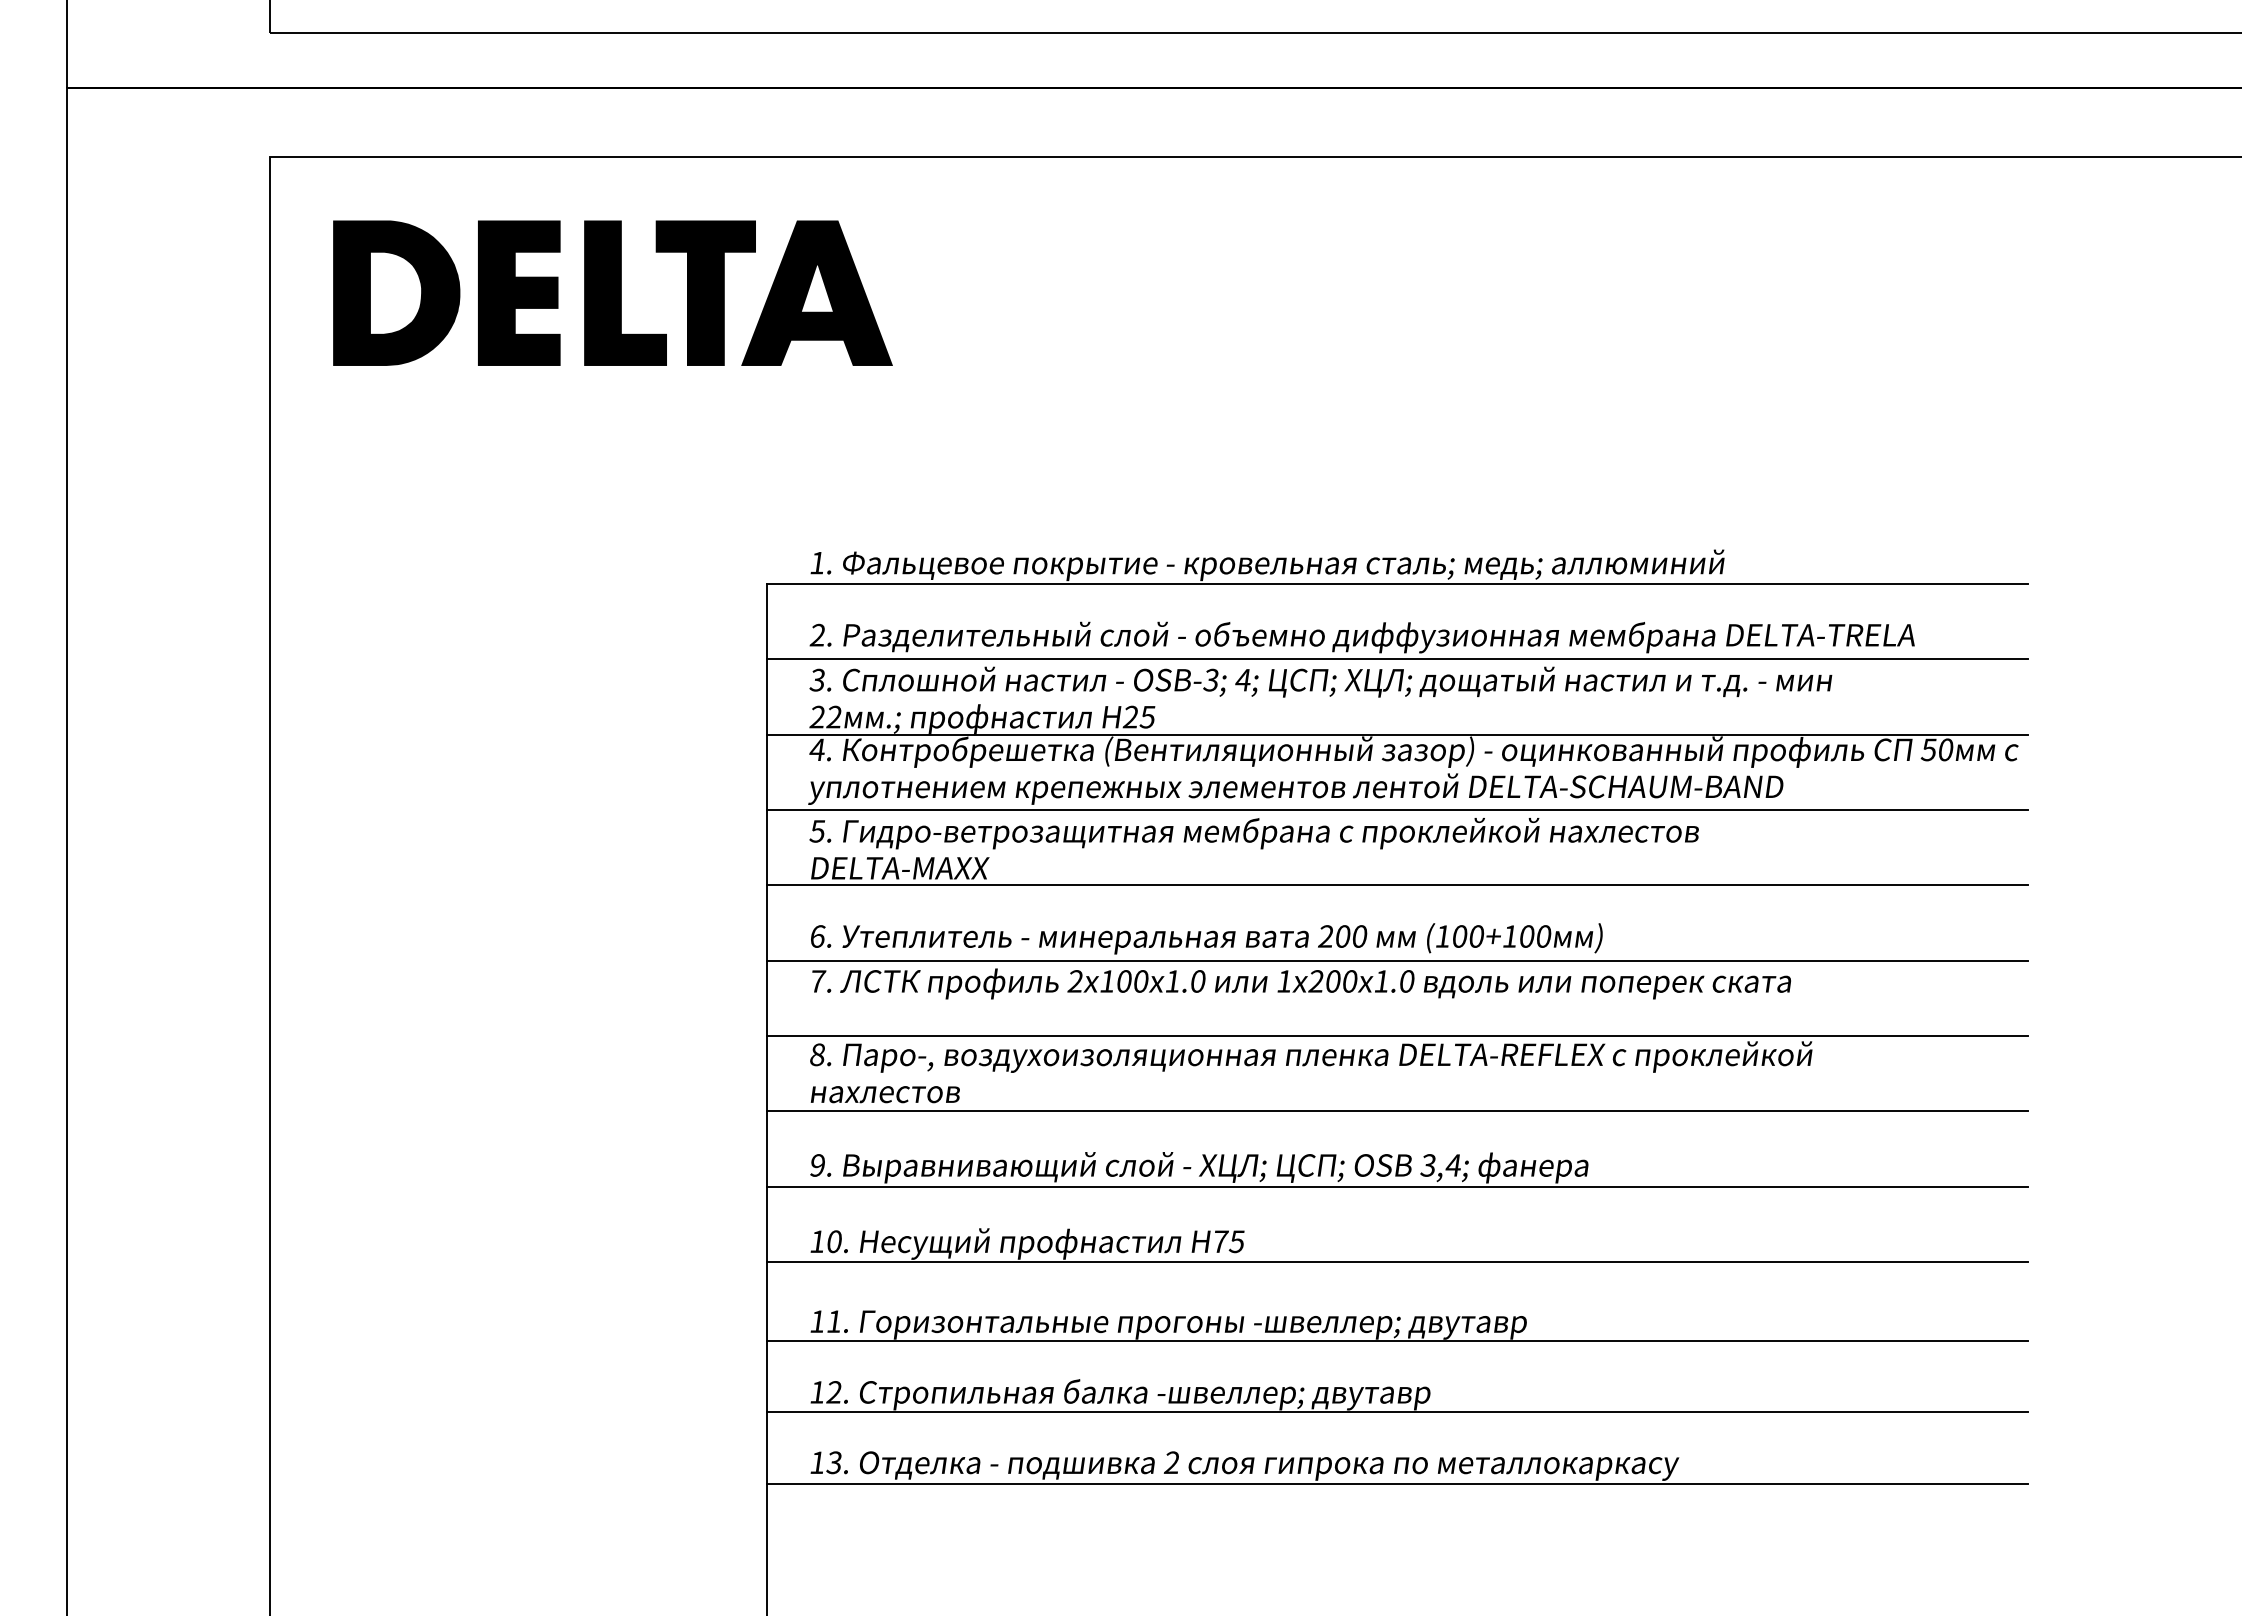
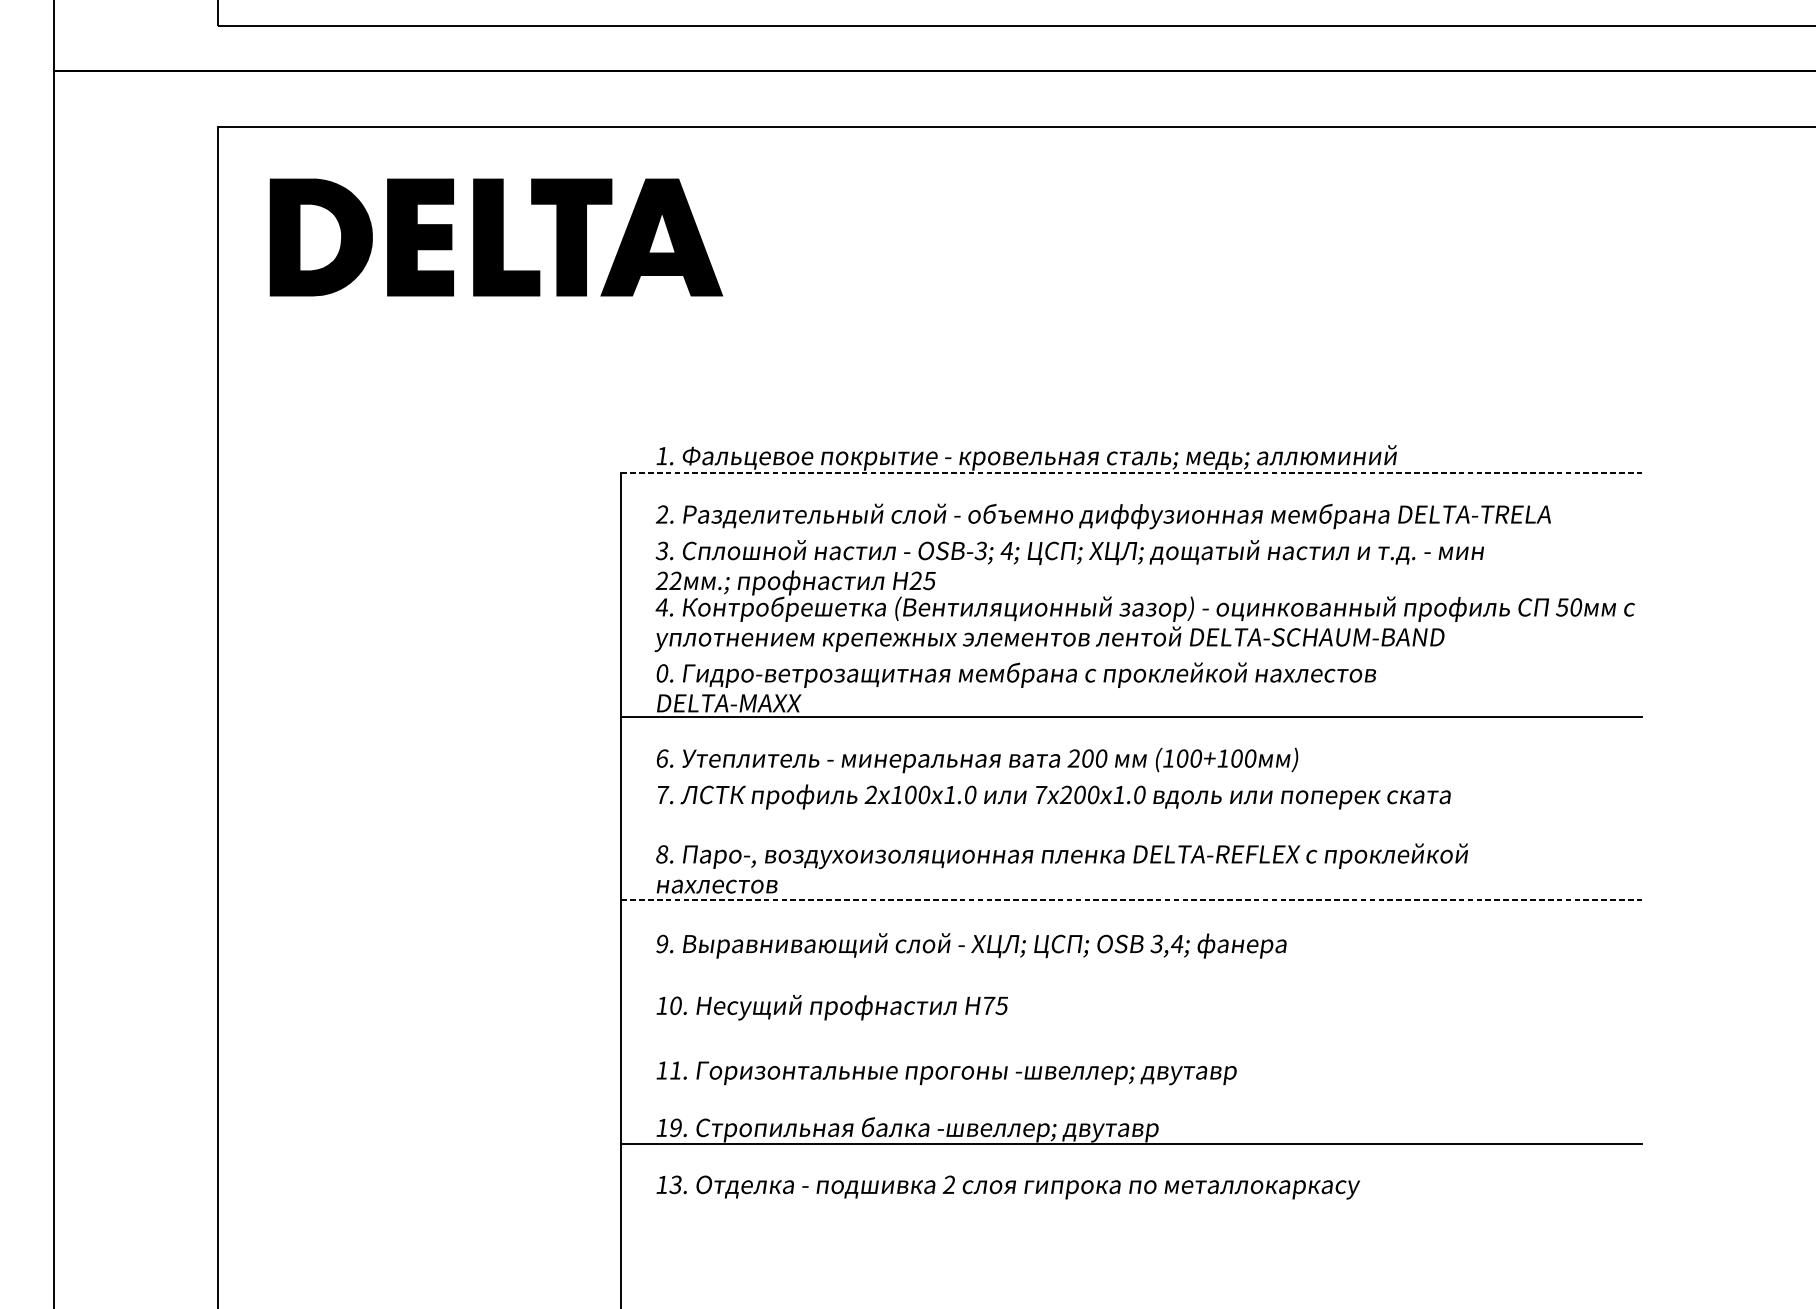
line: (1397, 584) -> (1131, 473), solid -> dashed
line: (1396, 659) -> (1131, 534), removed
line: (1396, 734) -> (1131, 594), removed
line: (1396, 809) -> (1131, 655), removed
text: (817, 831) -> (662, 673), 5. -> 0.
line: (1396, 960) -> (1131, 778), removed
text: (1285, 981) -> (1041, 795), 1 -> 7
line: (1396, 1035) -> (1131, 838), removed
line: (1397, 1111) -> (1131, 900), solid -> dashed
line: (1396, 1186) -> (1131, 961), removed
line: (1396, 1261) -> (1131, 1021), removed
line: (1396, 1340) -> (1131, 1085), removed
text: (833, 1392) -> (675, 1127), 12. -> 19.
line: (1396, 1484) -> (1131, 1202), removed

